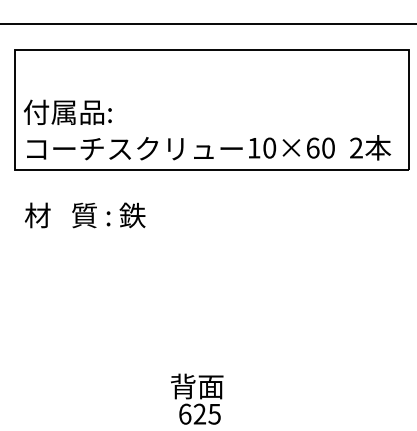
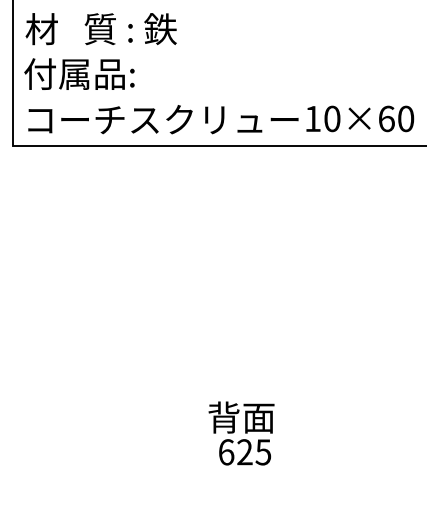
text: (85, 215) -> (101, 29), moved

